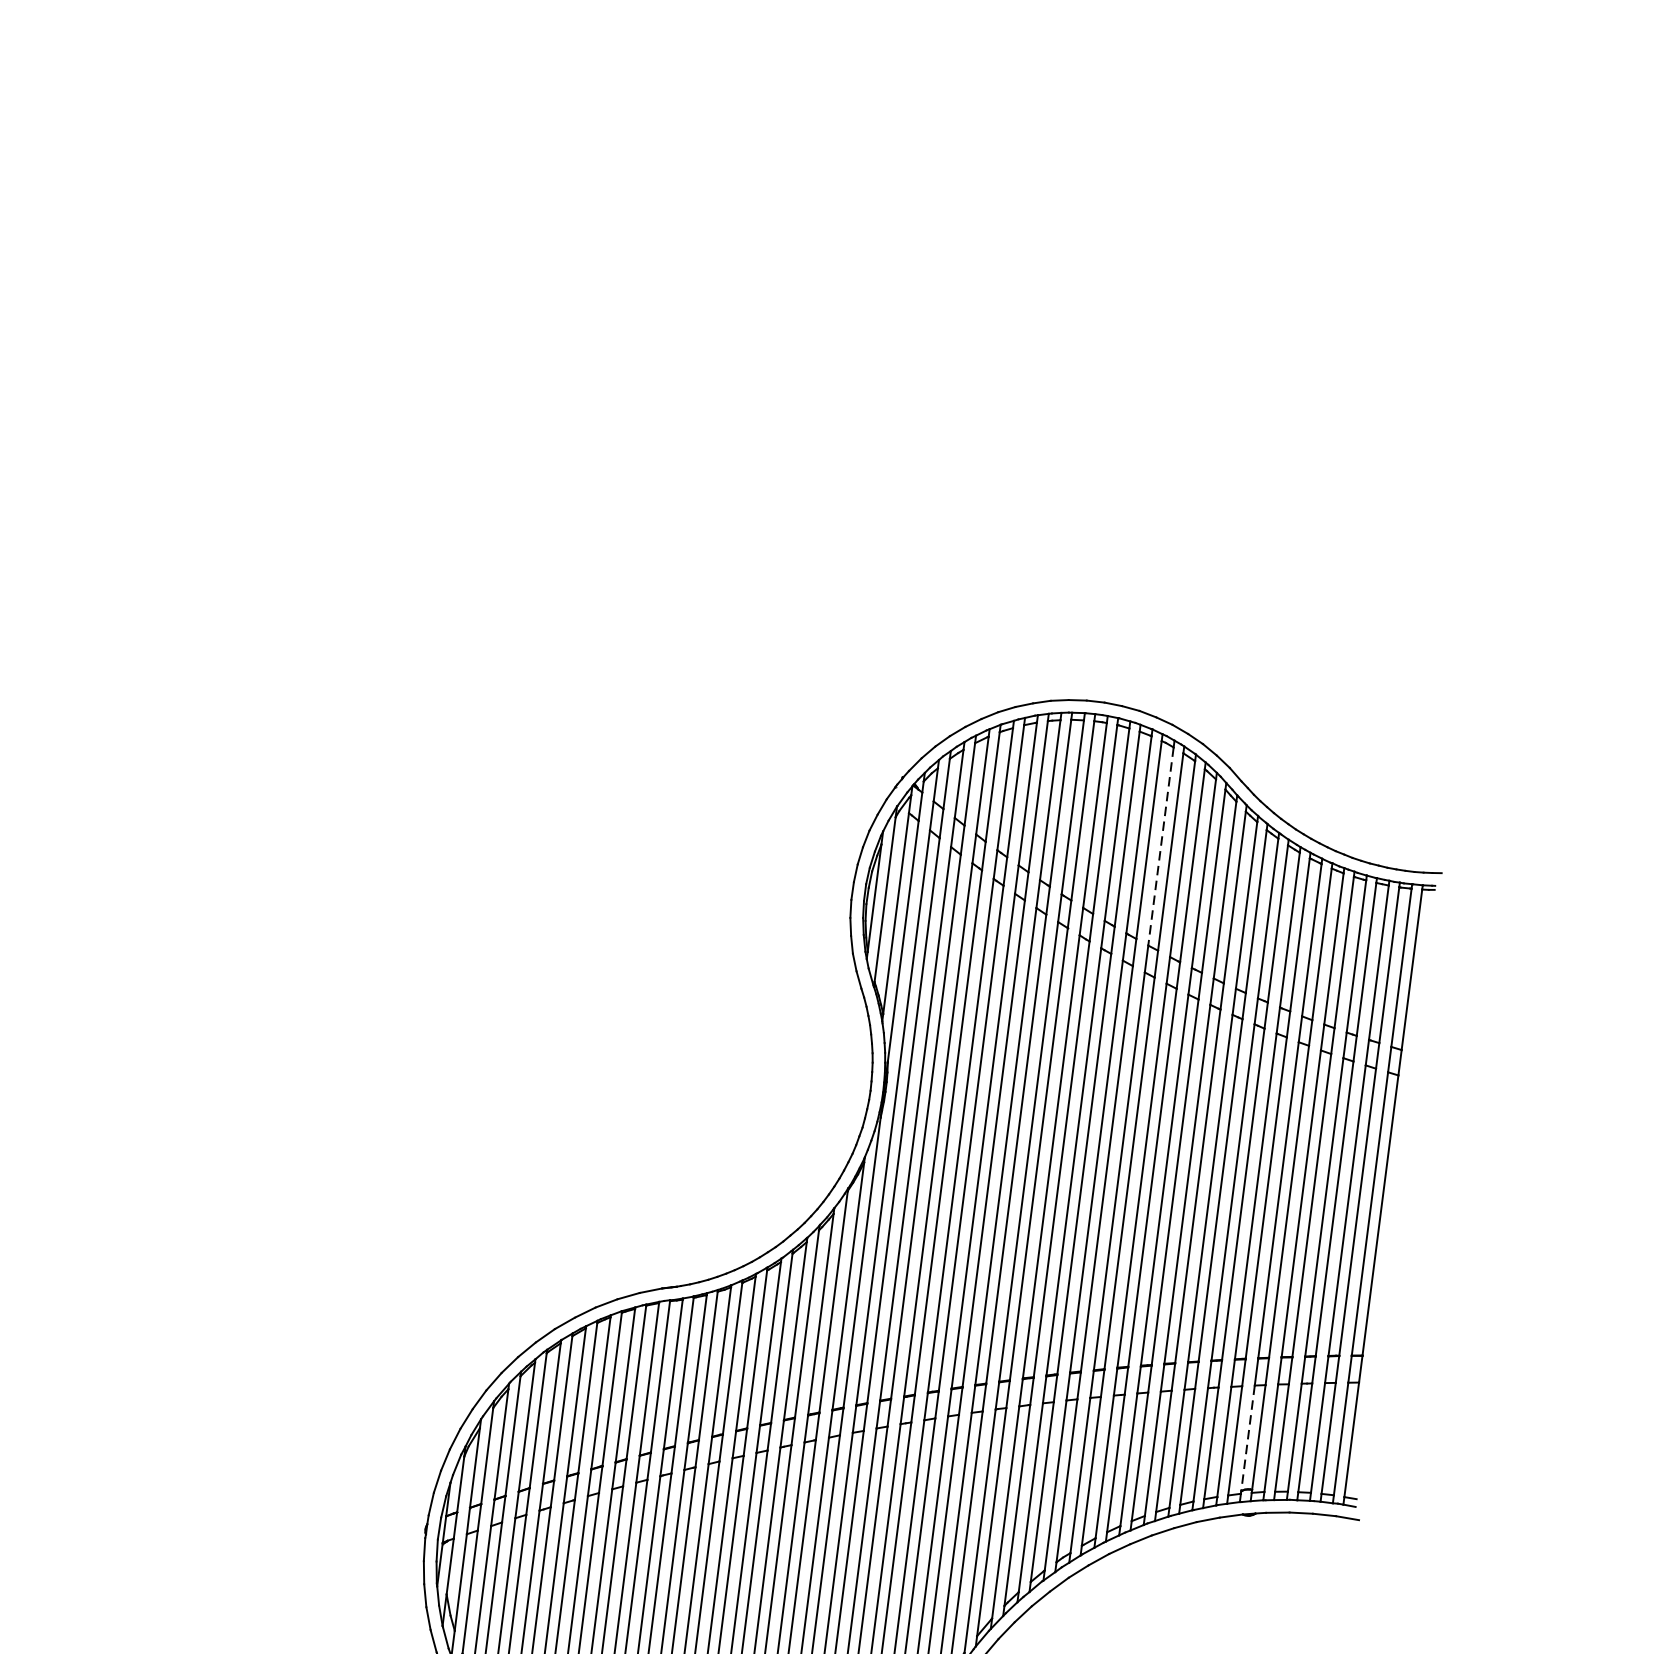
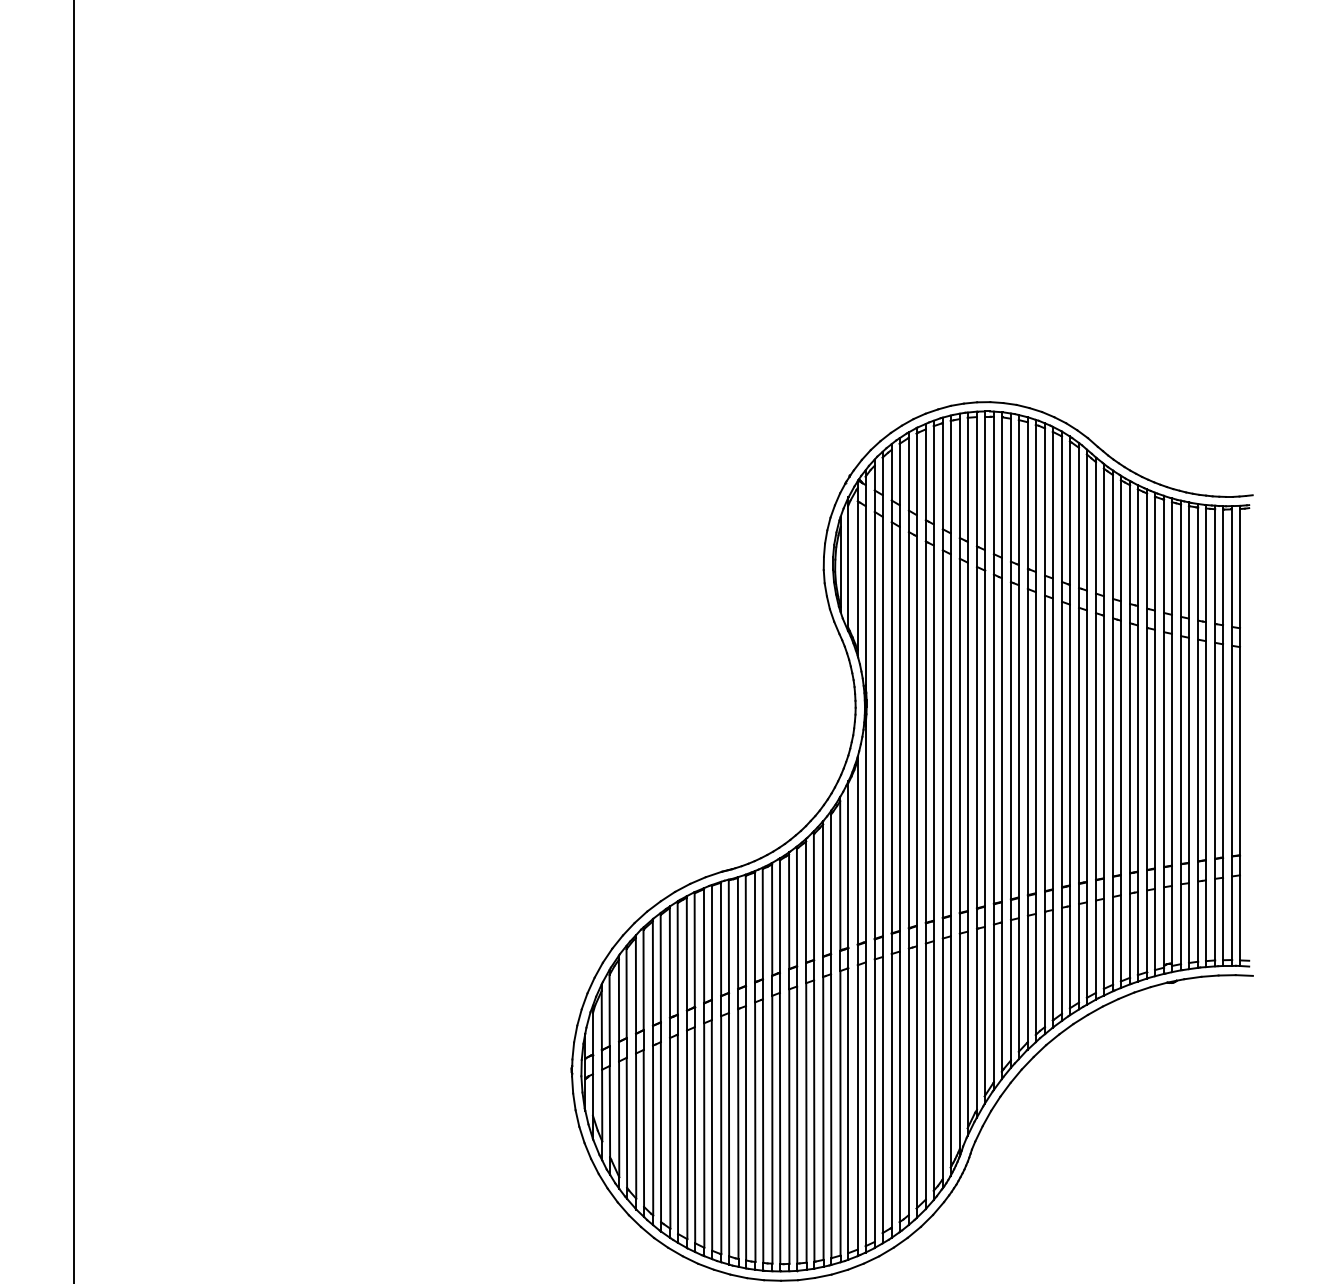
line: (1161, 847) -> (1045, 502), dashed -> solid
line: (1248, 1439) -> (1164, 927), dashed -> solid

